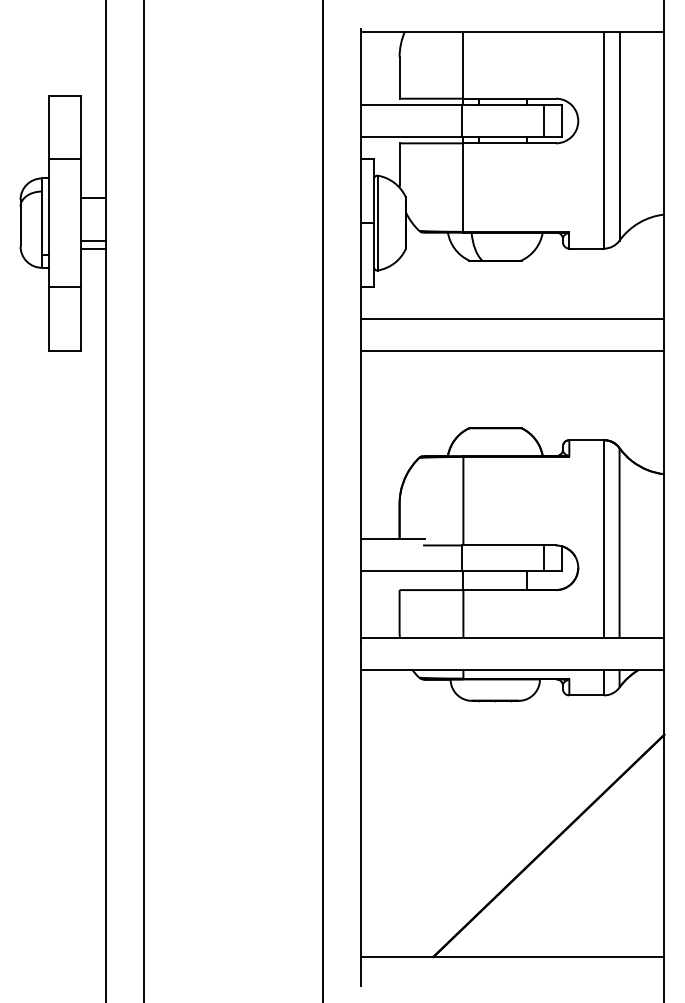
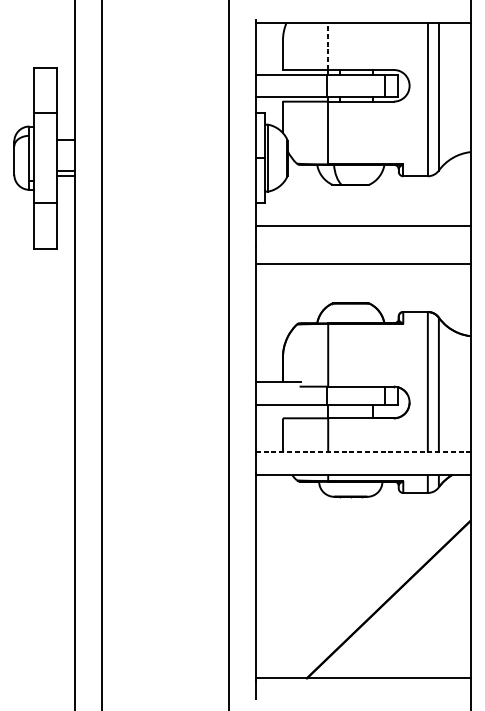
line: (463, 65) -> (328, 46), solid -> dashed
line: (512, 350) -> (362, 263), moved
line: (512, 637) -> (362, 451), solid -> dashed

